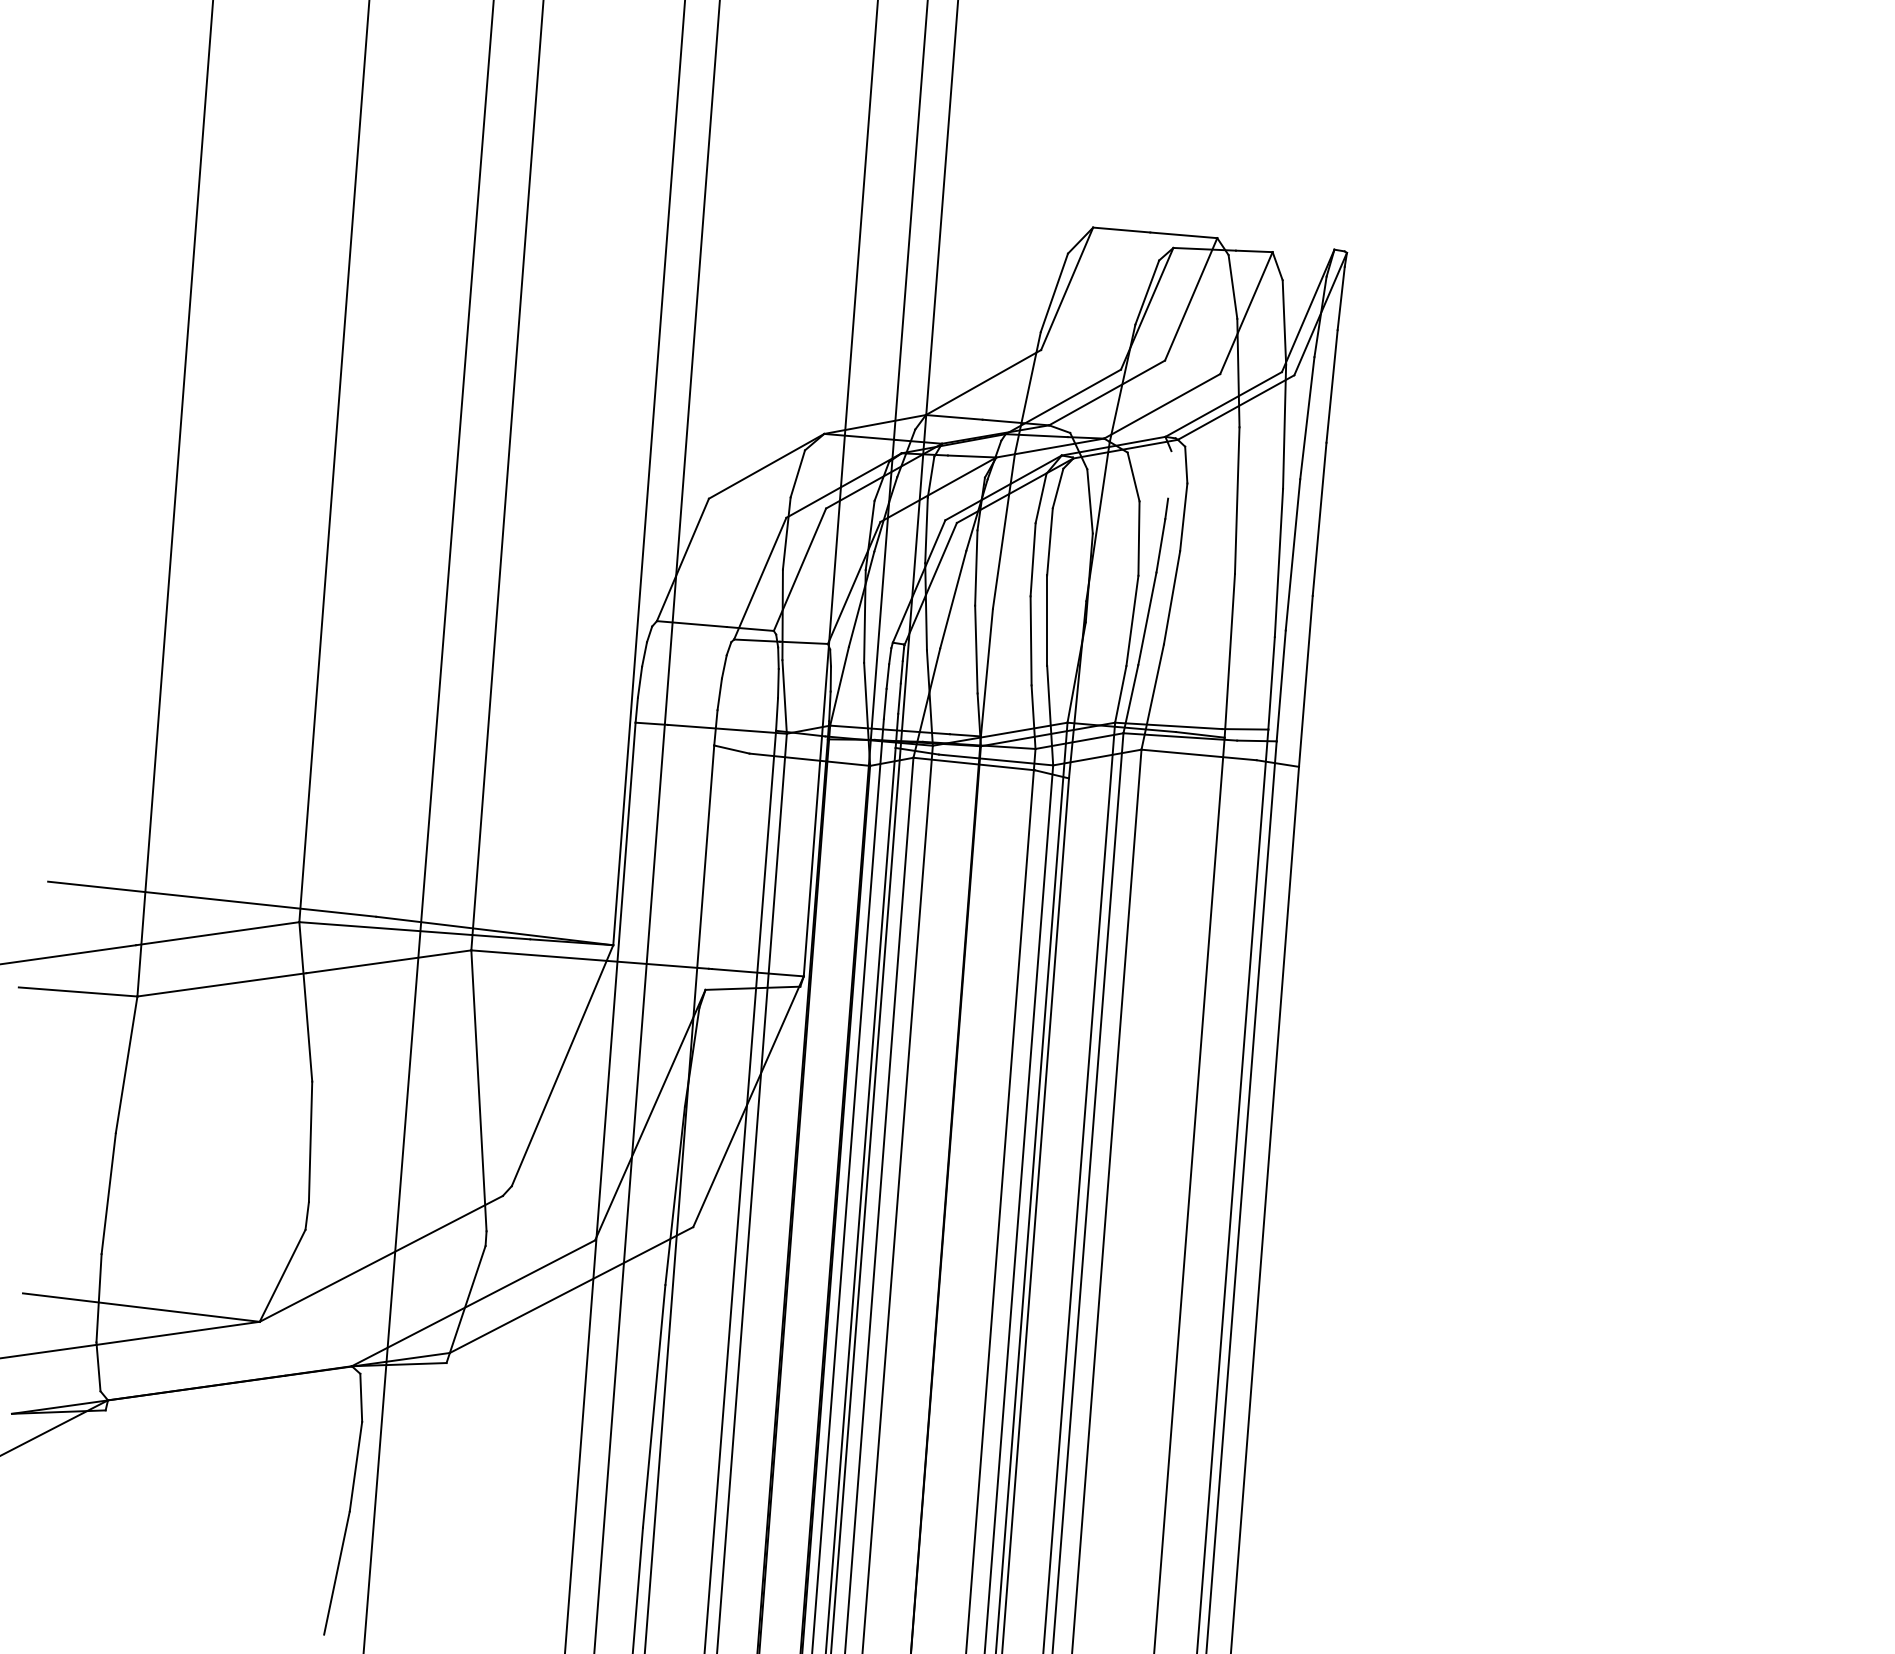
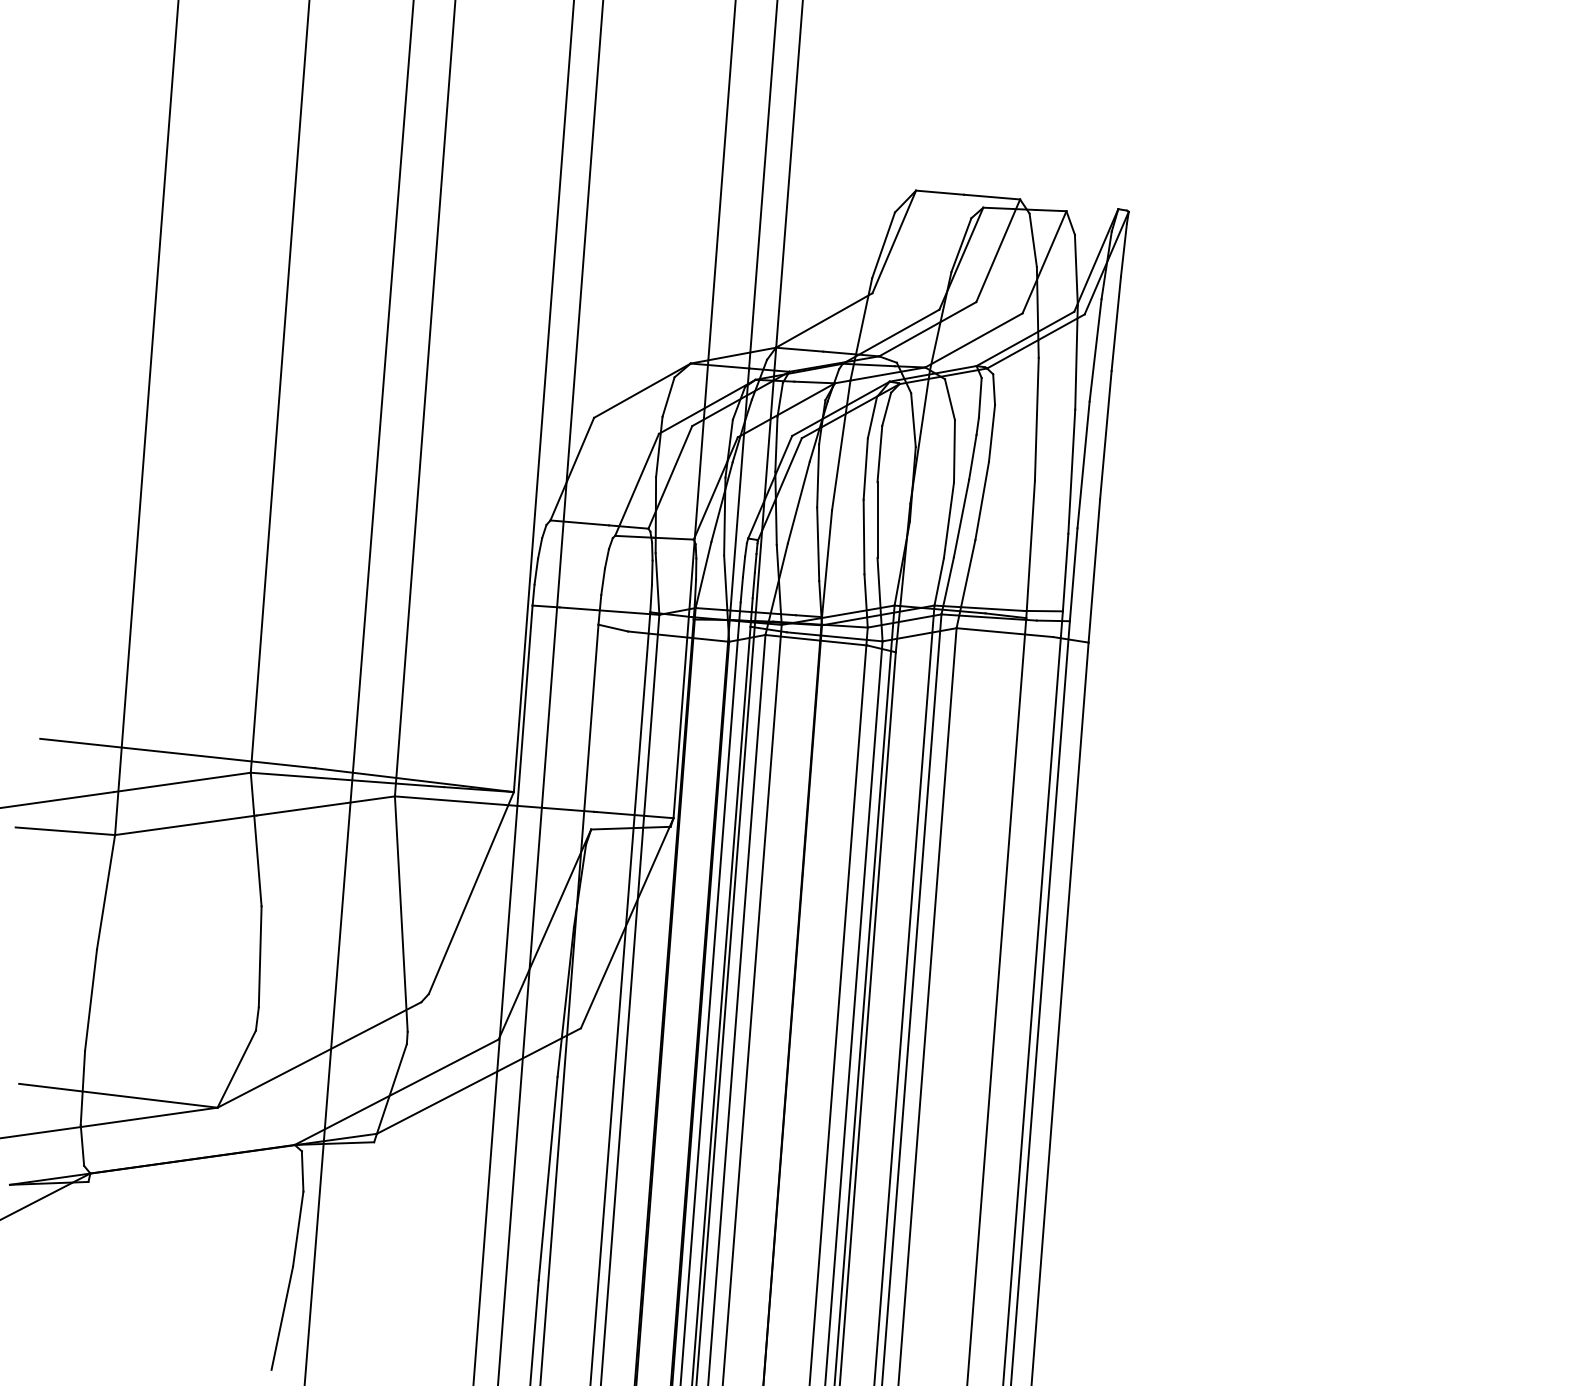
line: (1169, 474) -> (980, 397), added

